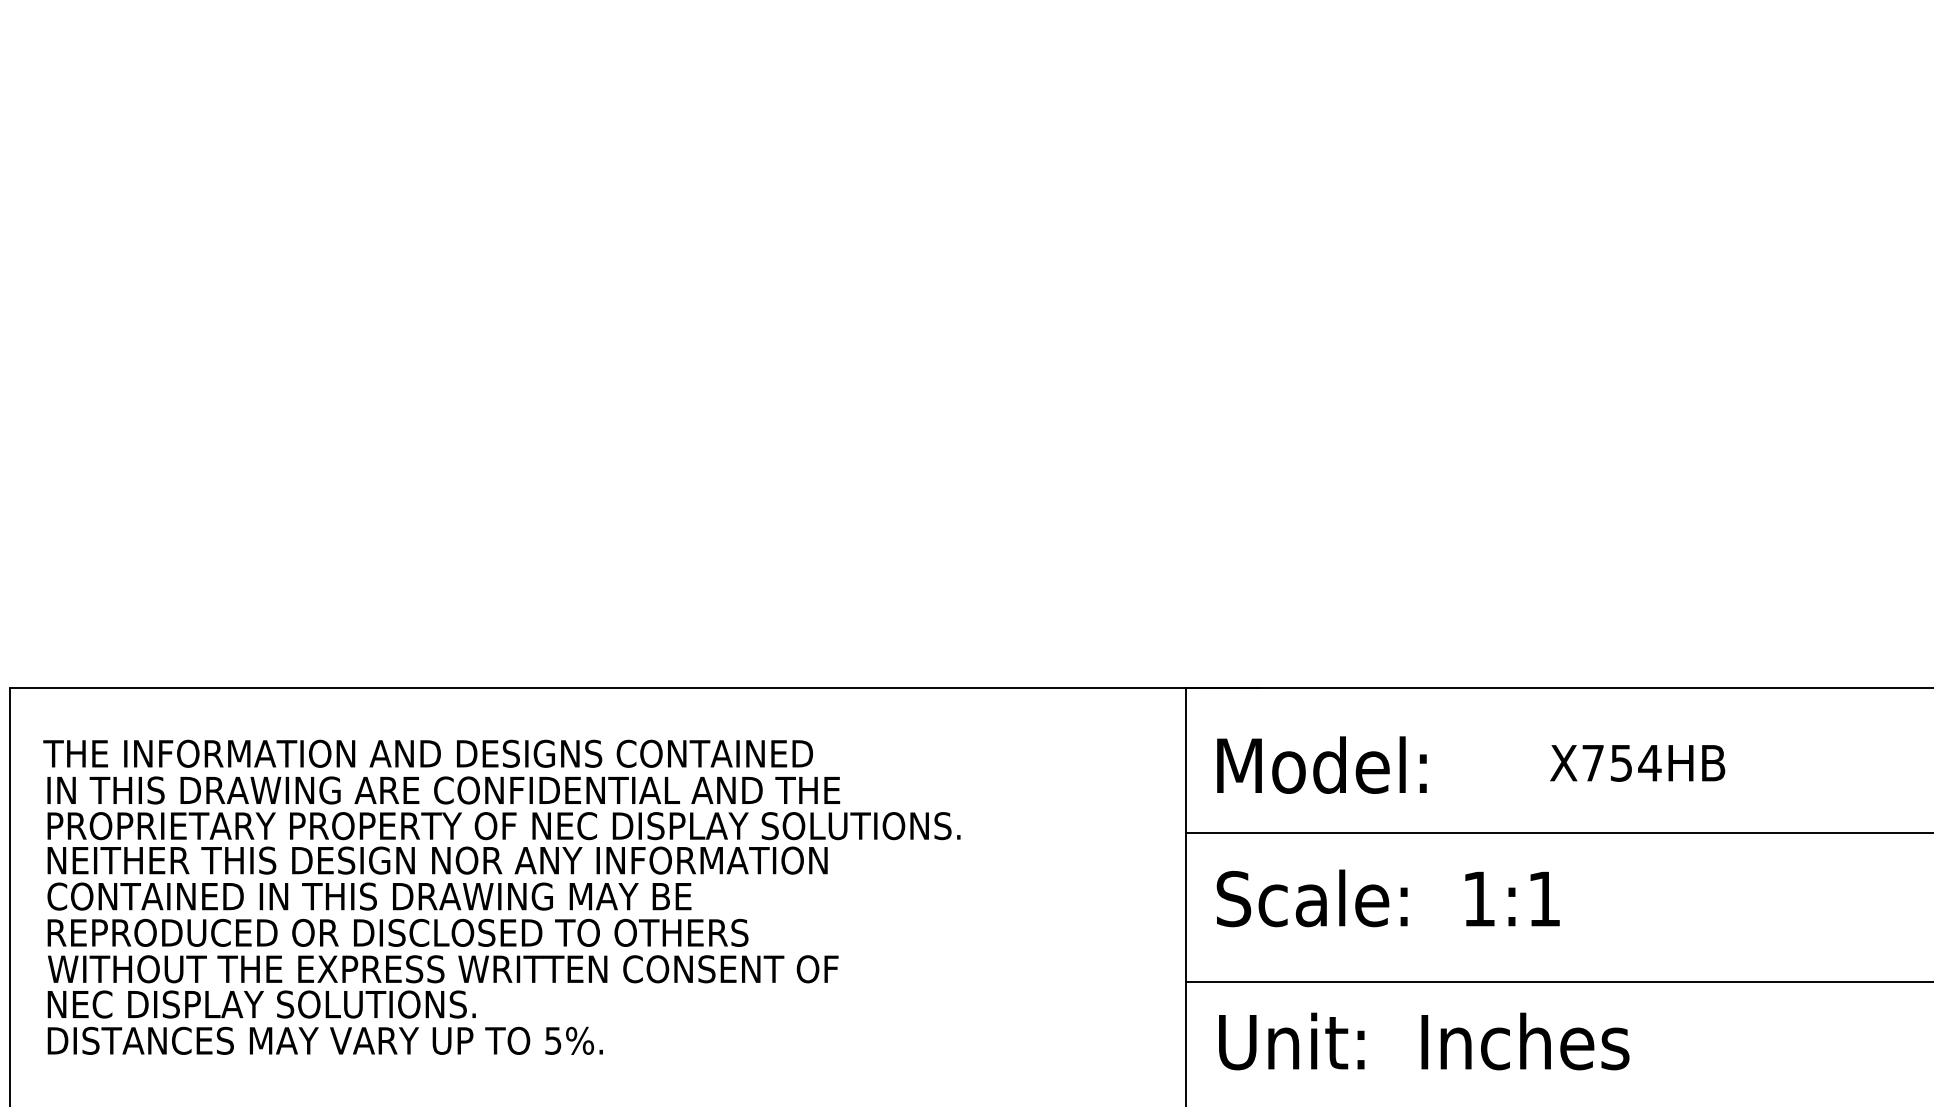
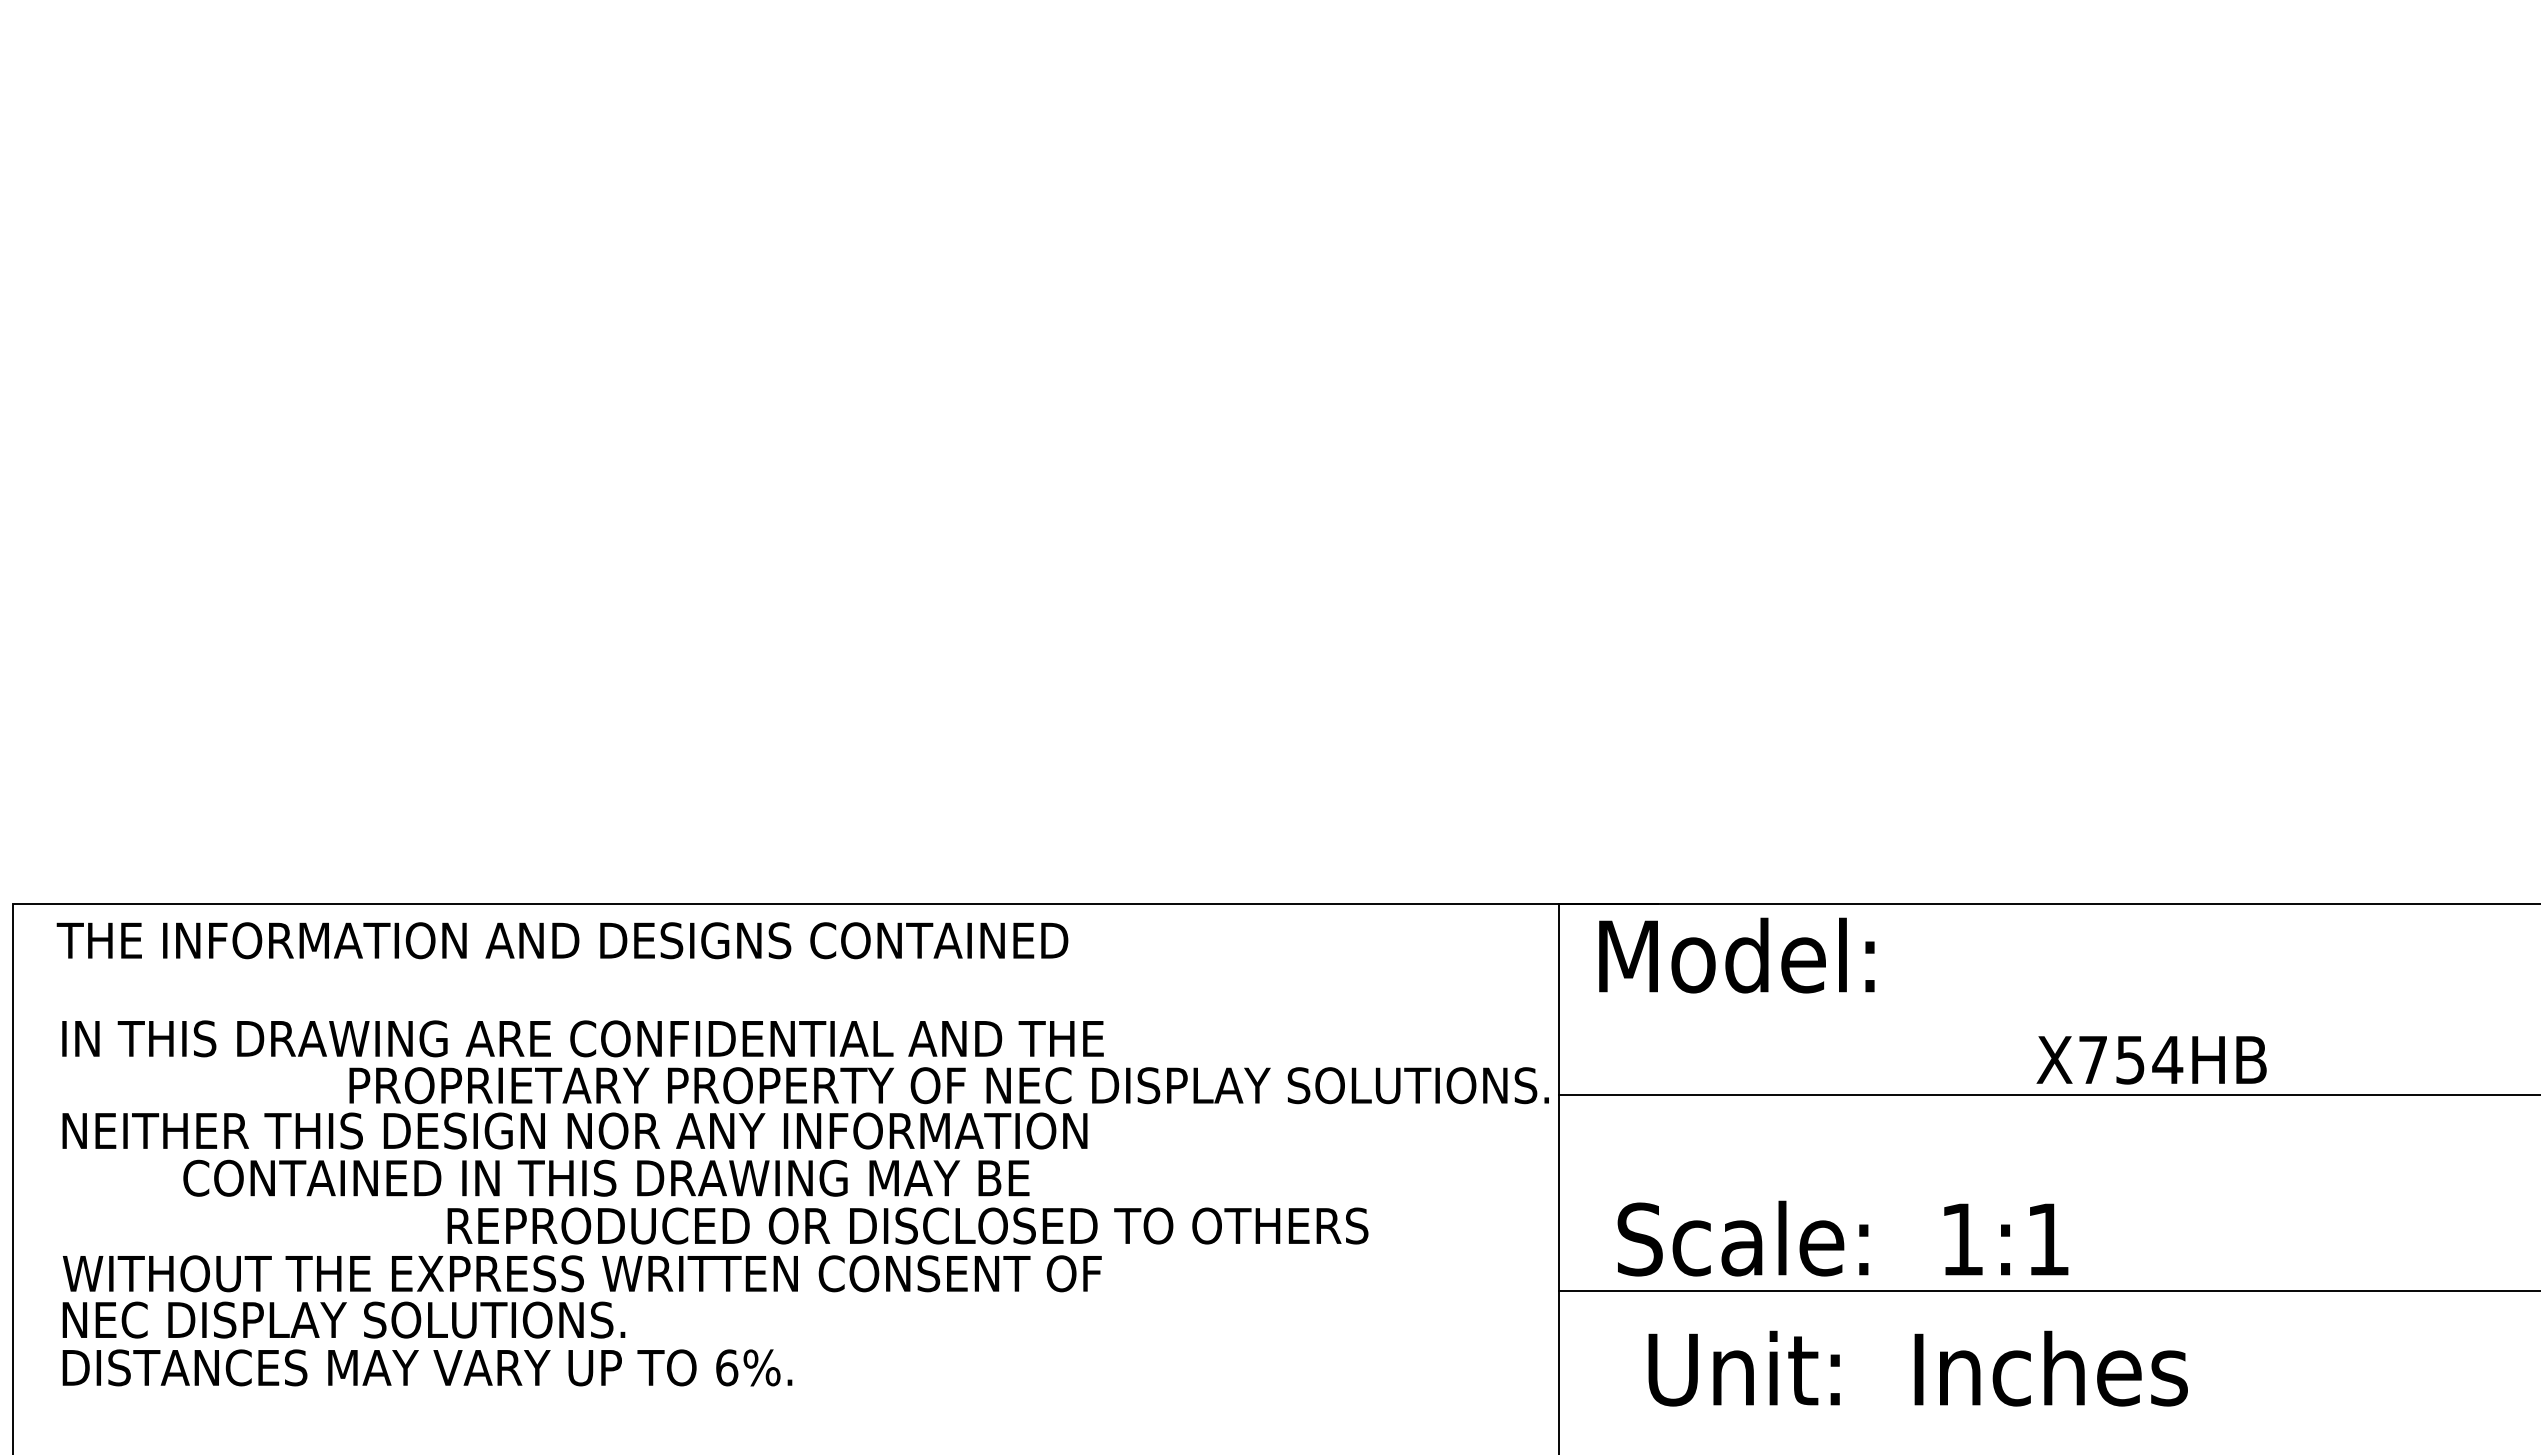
text: (428, 753) -> (562, 940), moved
text: (1637, 763) -> (2151, 1060), moved
text: (1321, 765) -> (1736, 955), moved
text: (503, 825) -> (948, 1085), moved
text: (369, 895) -> (606, 1177), moved
text: (1387, 898) -> (1842, 1238), moved
text: (397, 932) -> (907, 1225), moved
text: (553, 1040) -> (727, 1367), 5%. -> 6%.
text: (1423, 1041) -> (1917, 1368), moved

